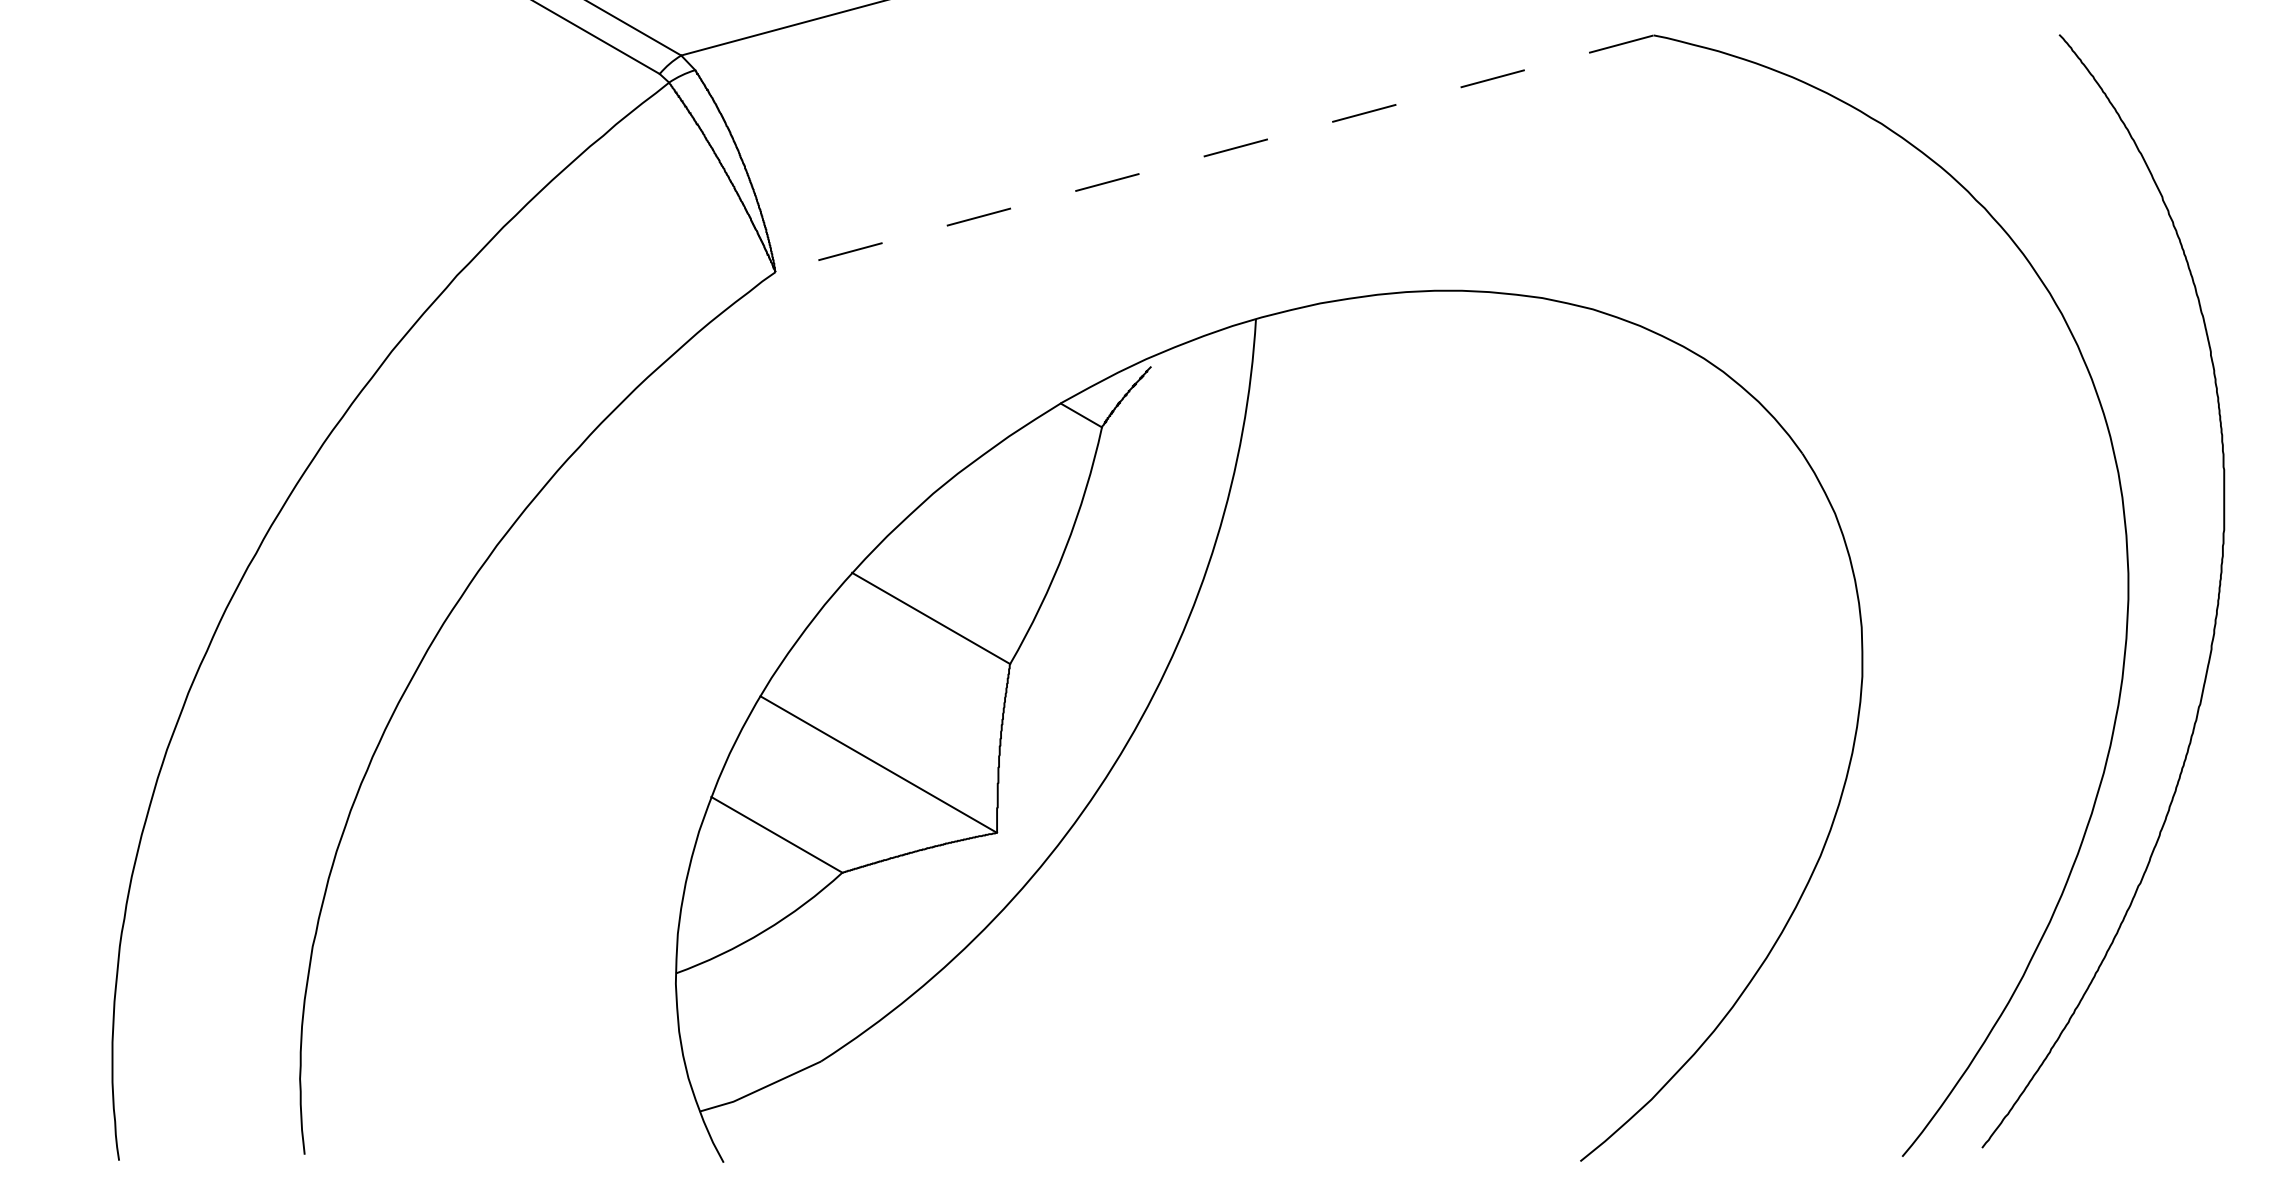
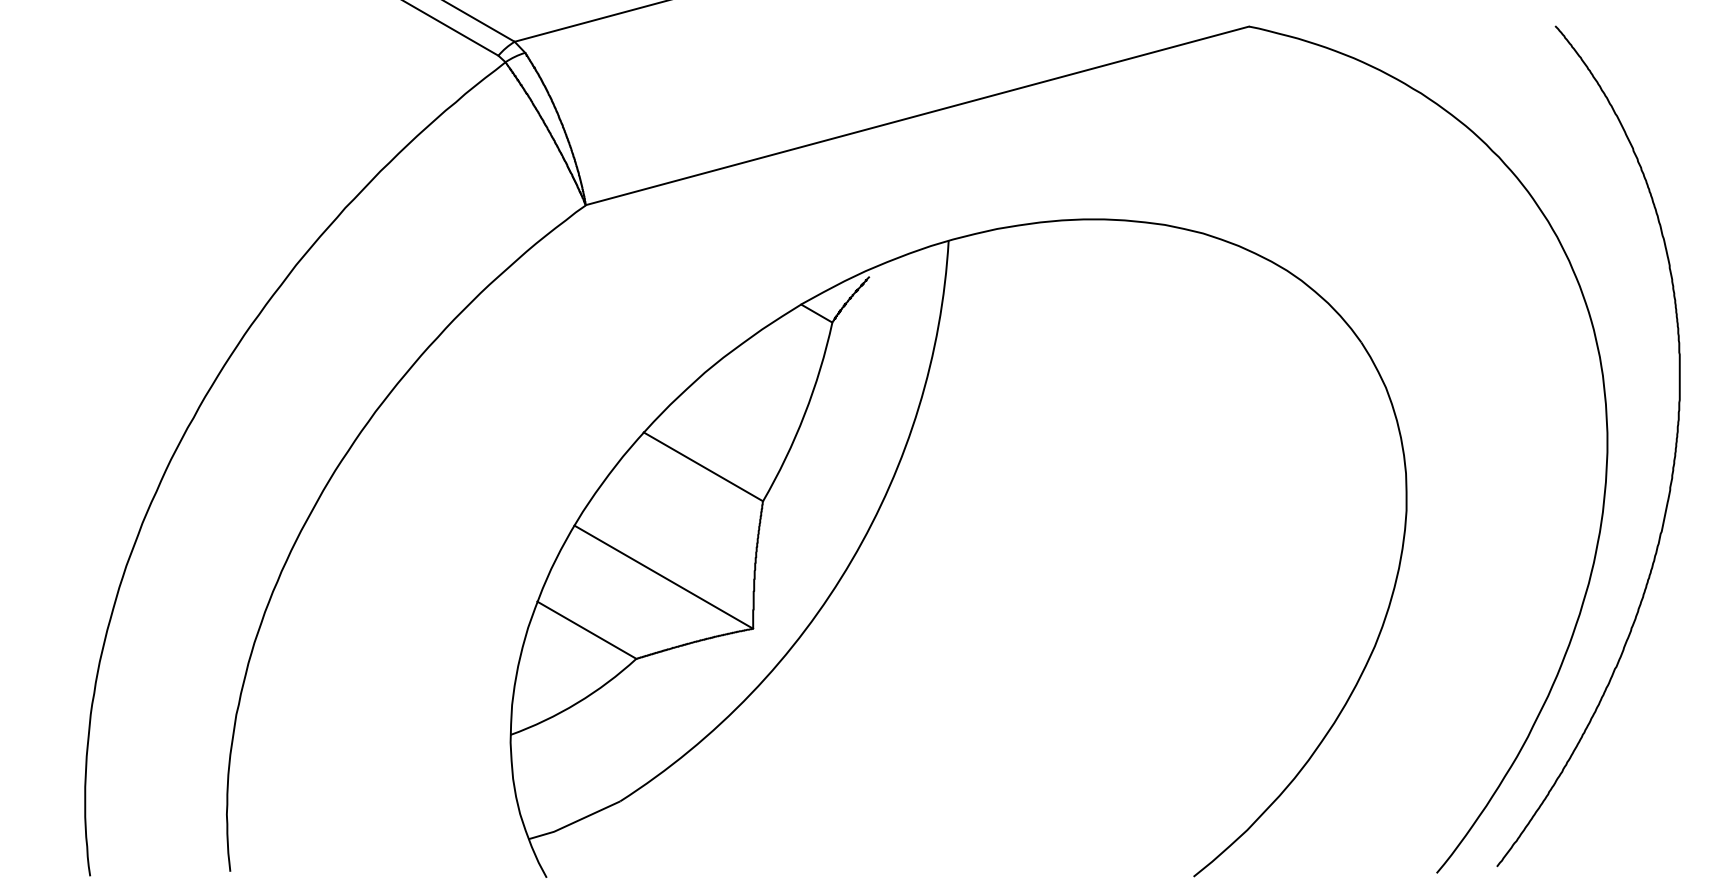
line: (1214, 153) -> (917, 115), dashed -> solid

